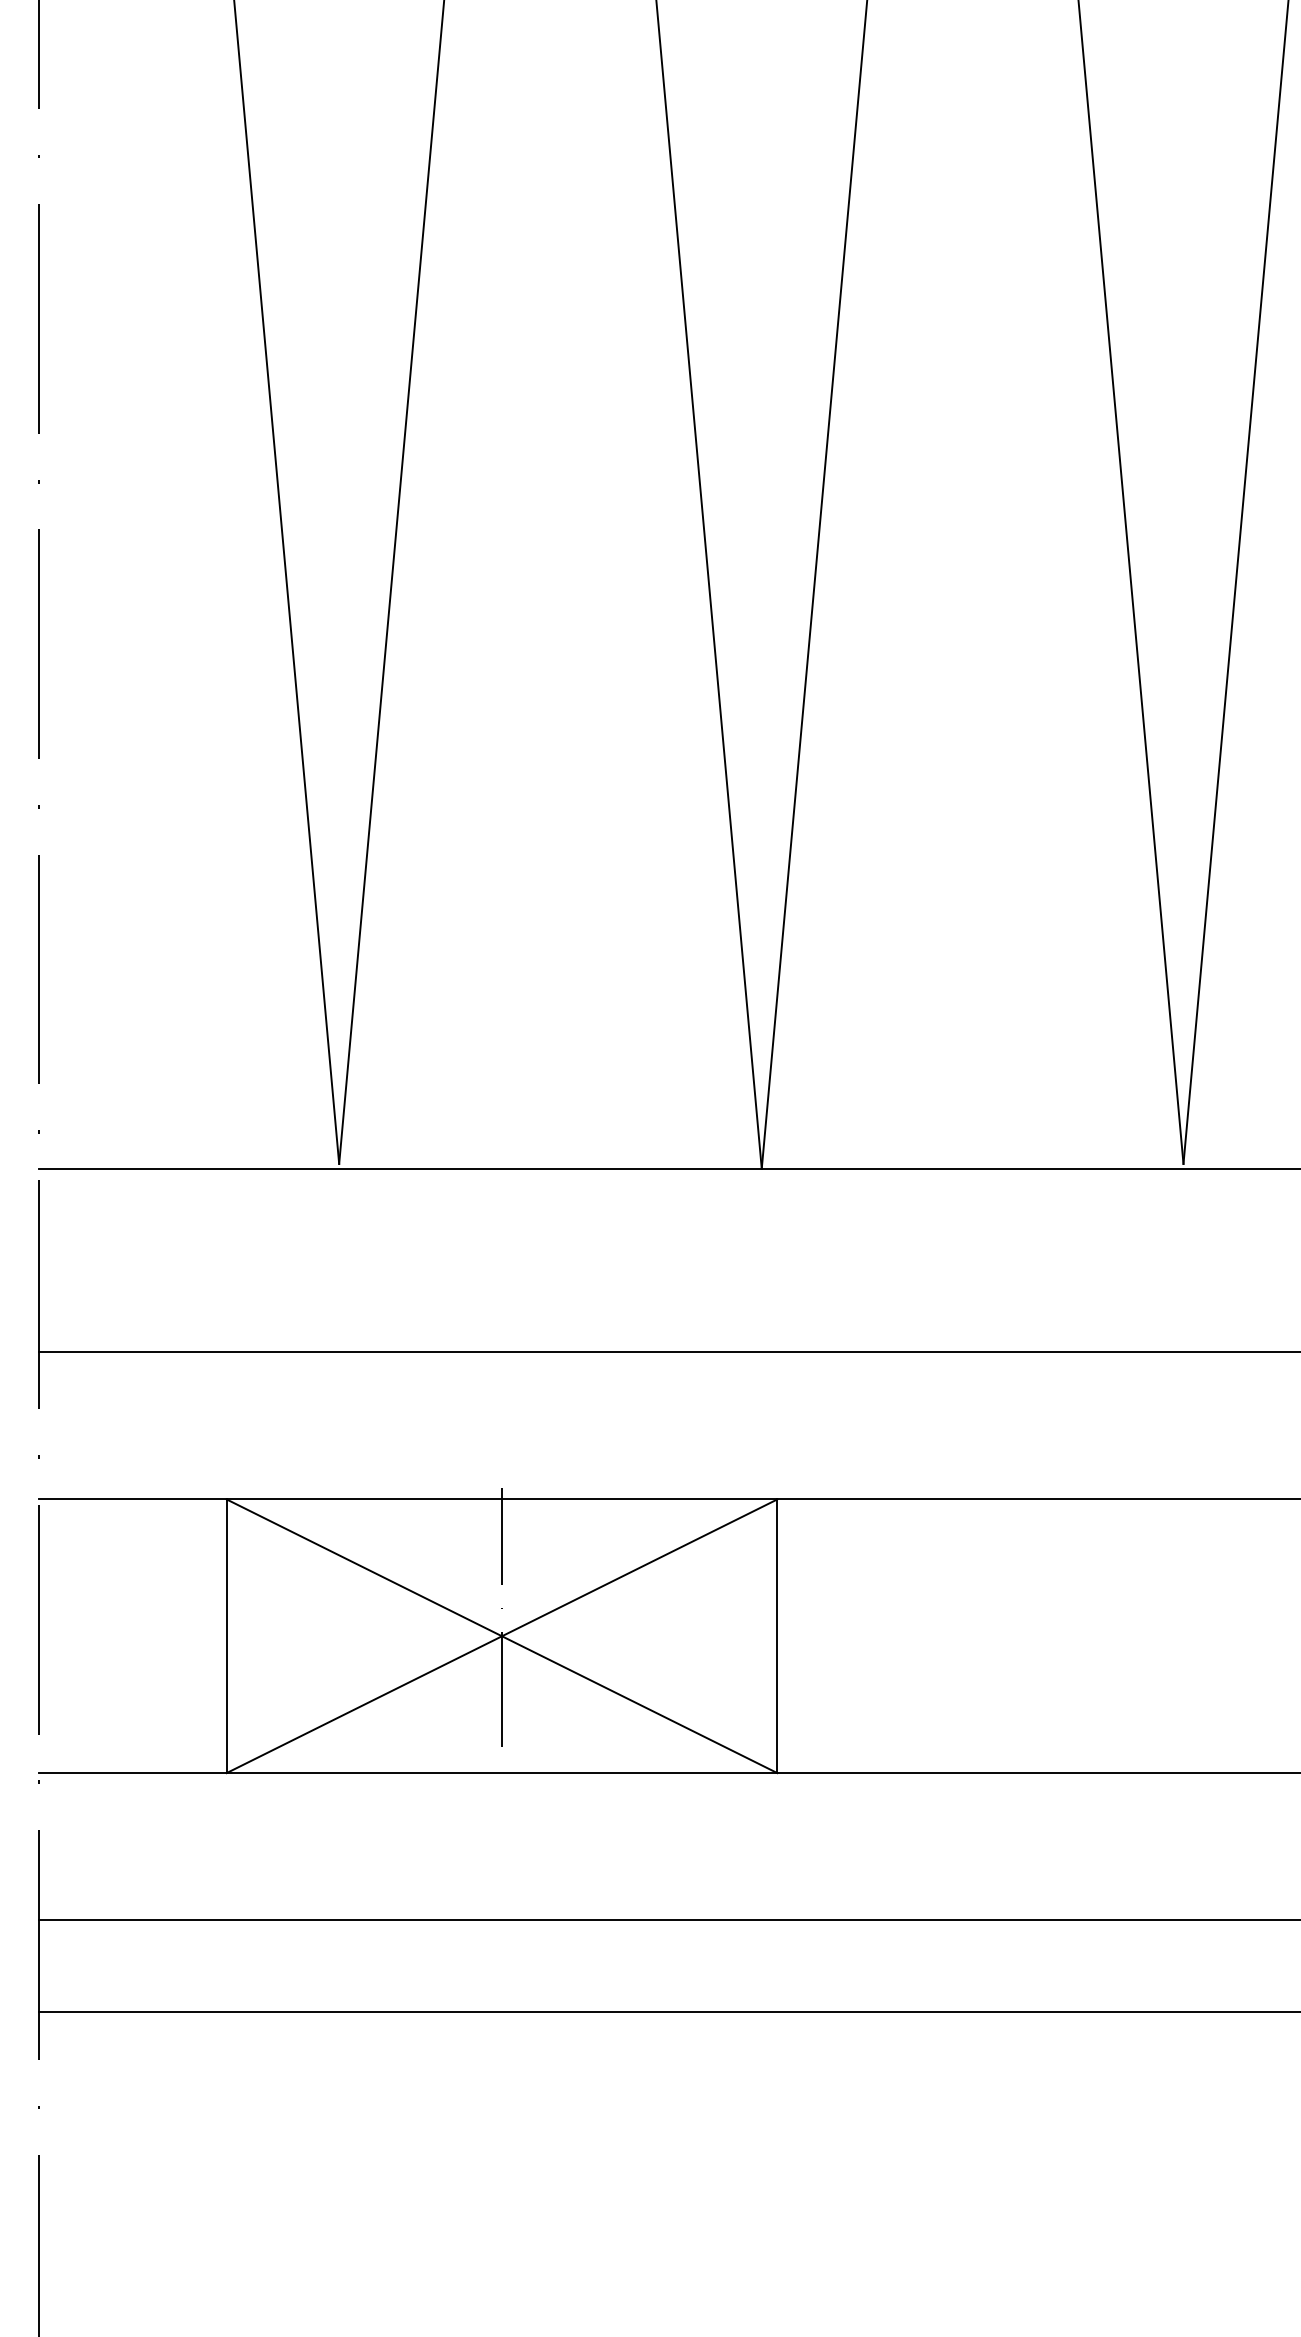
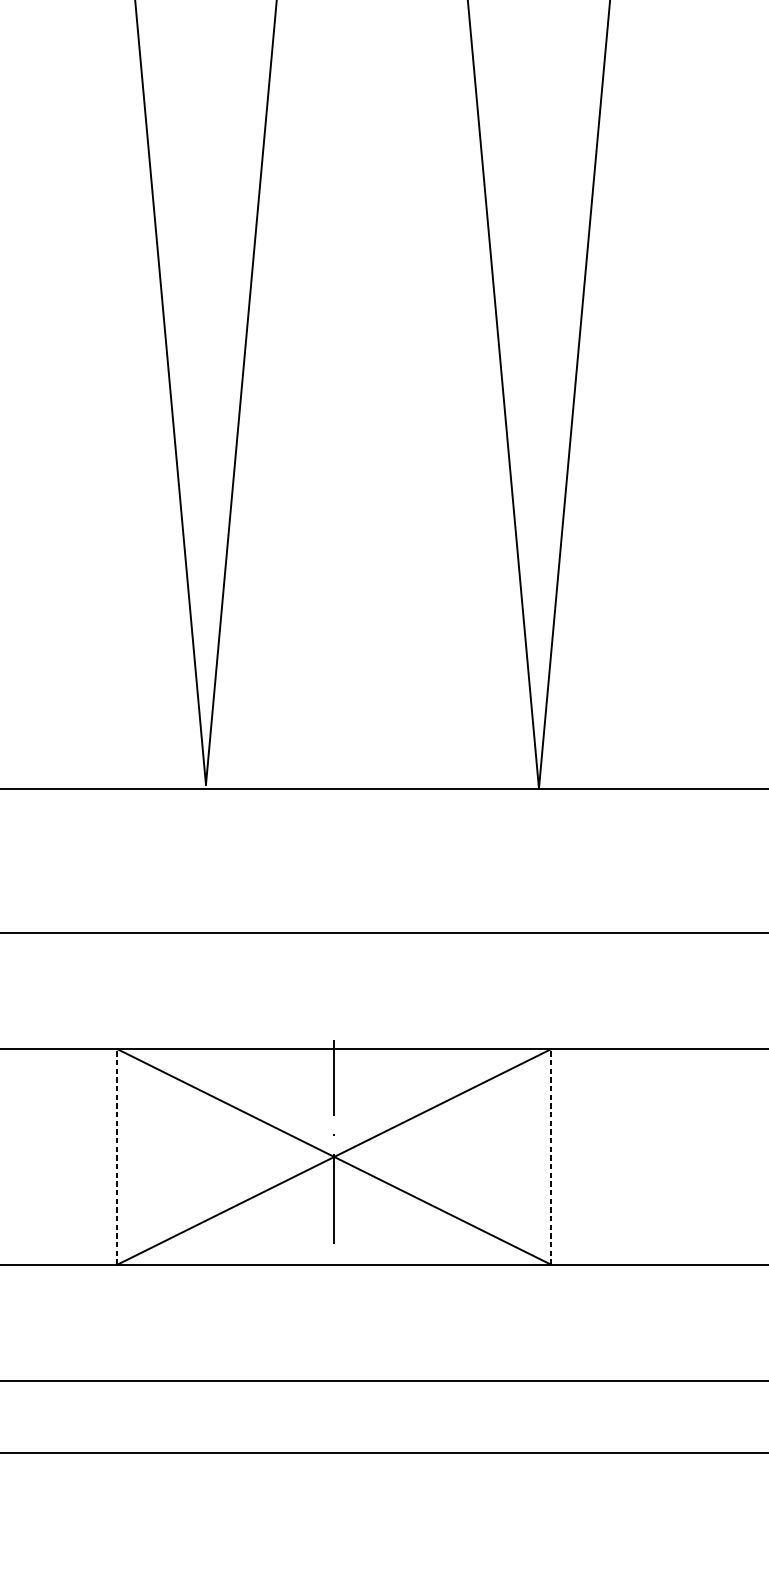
line: (226, 1636) -> (117, 1157), solid -> dashed
line: (777, 1636) -> (551, 1157), solid -> dashed

